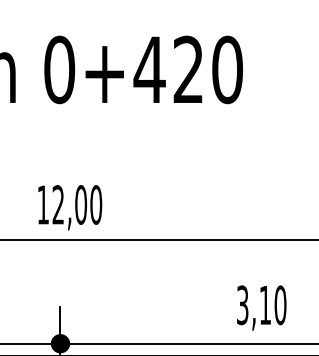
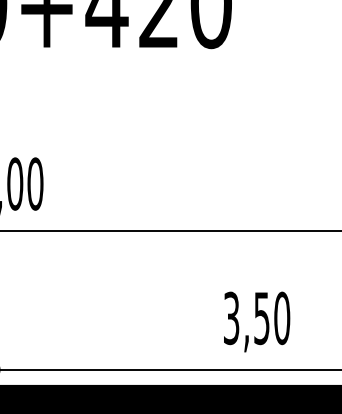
text: (264, 305) -> (260, 318), 3,10 -> 3,50

